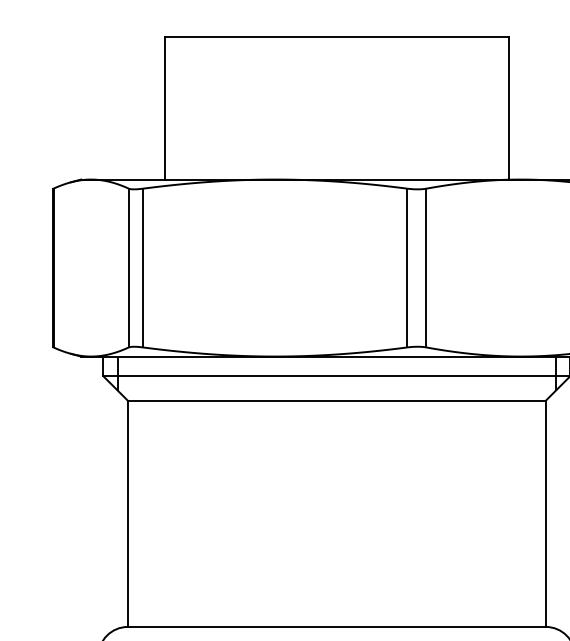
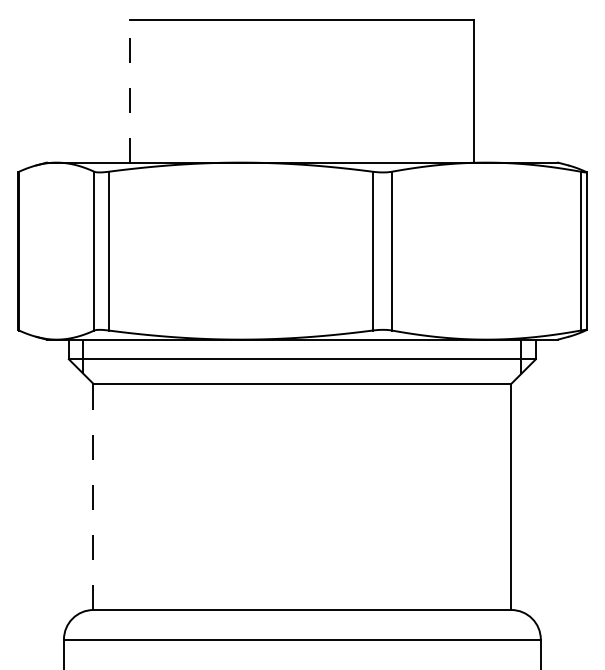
line: (164, 107) -> (130, 90), solid -> dashed
line: (127, 513) -> (93, 496), solid -> dashed

